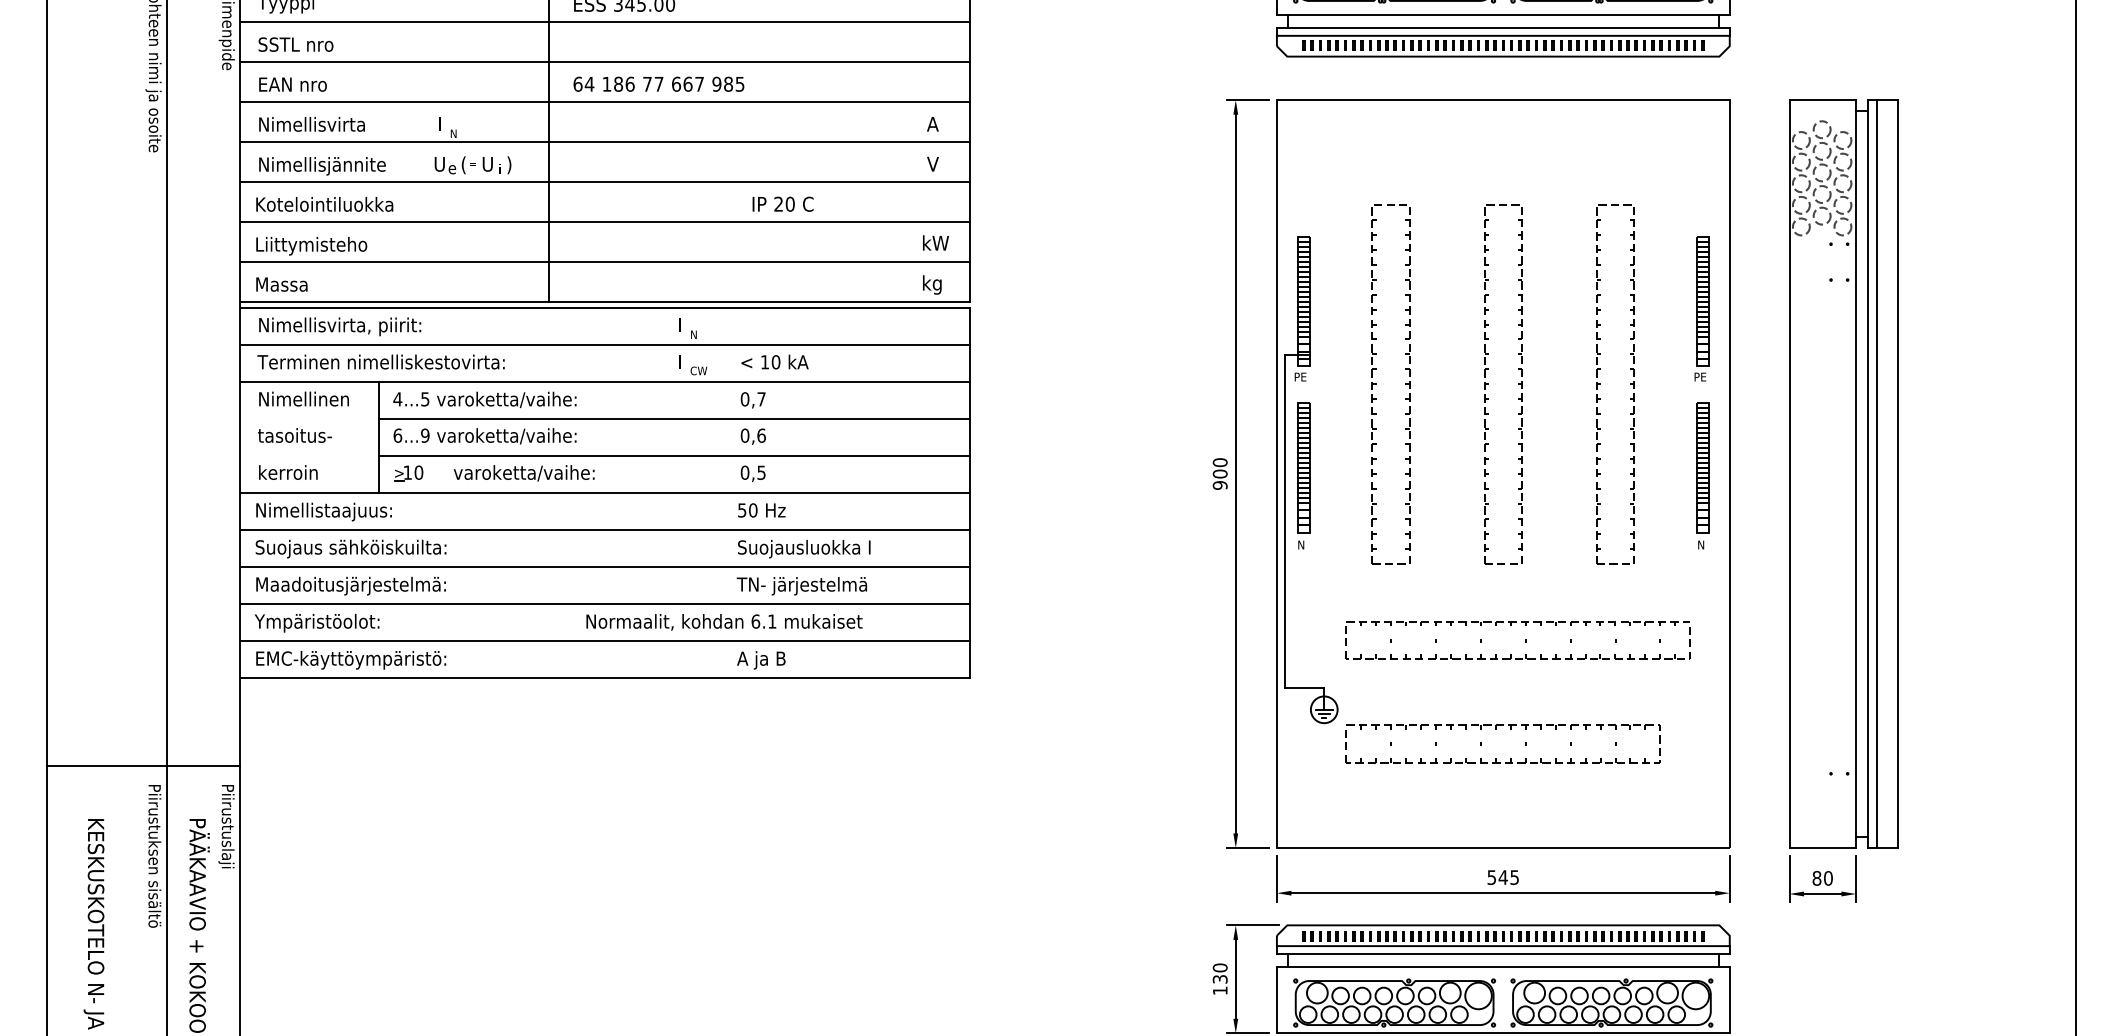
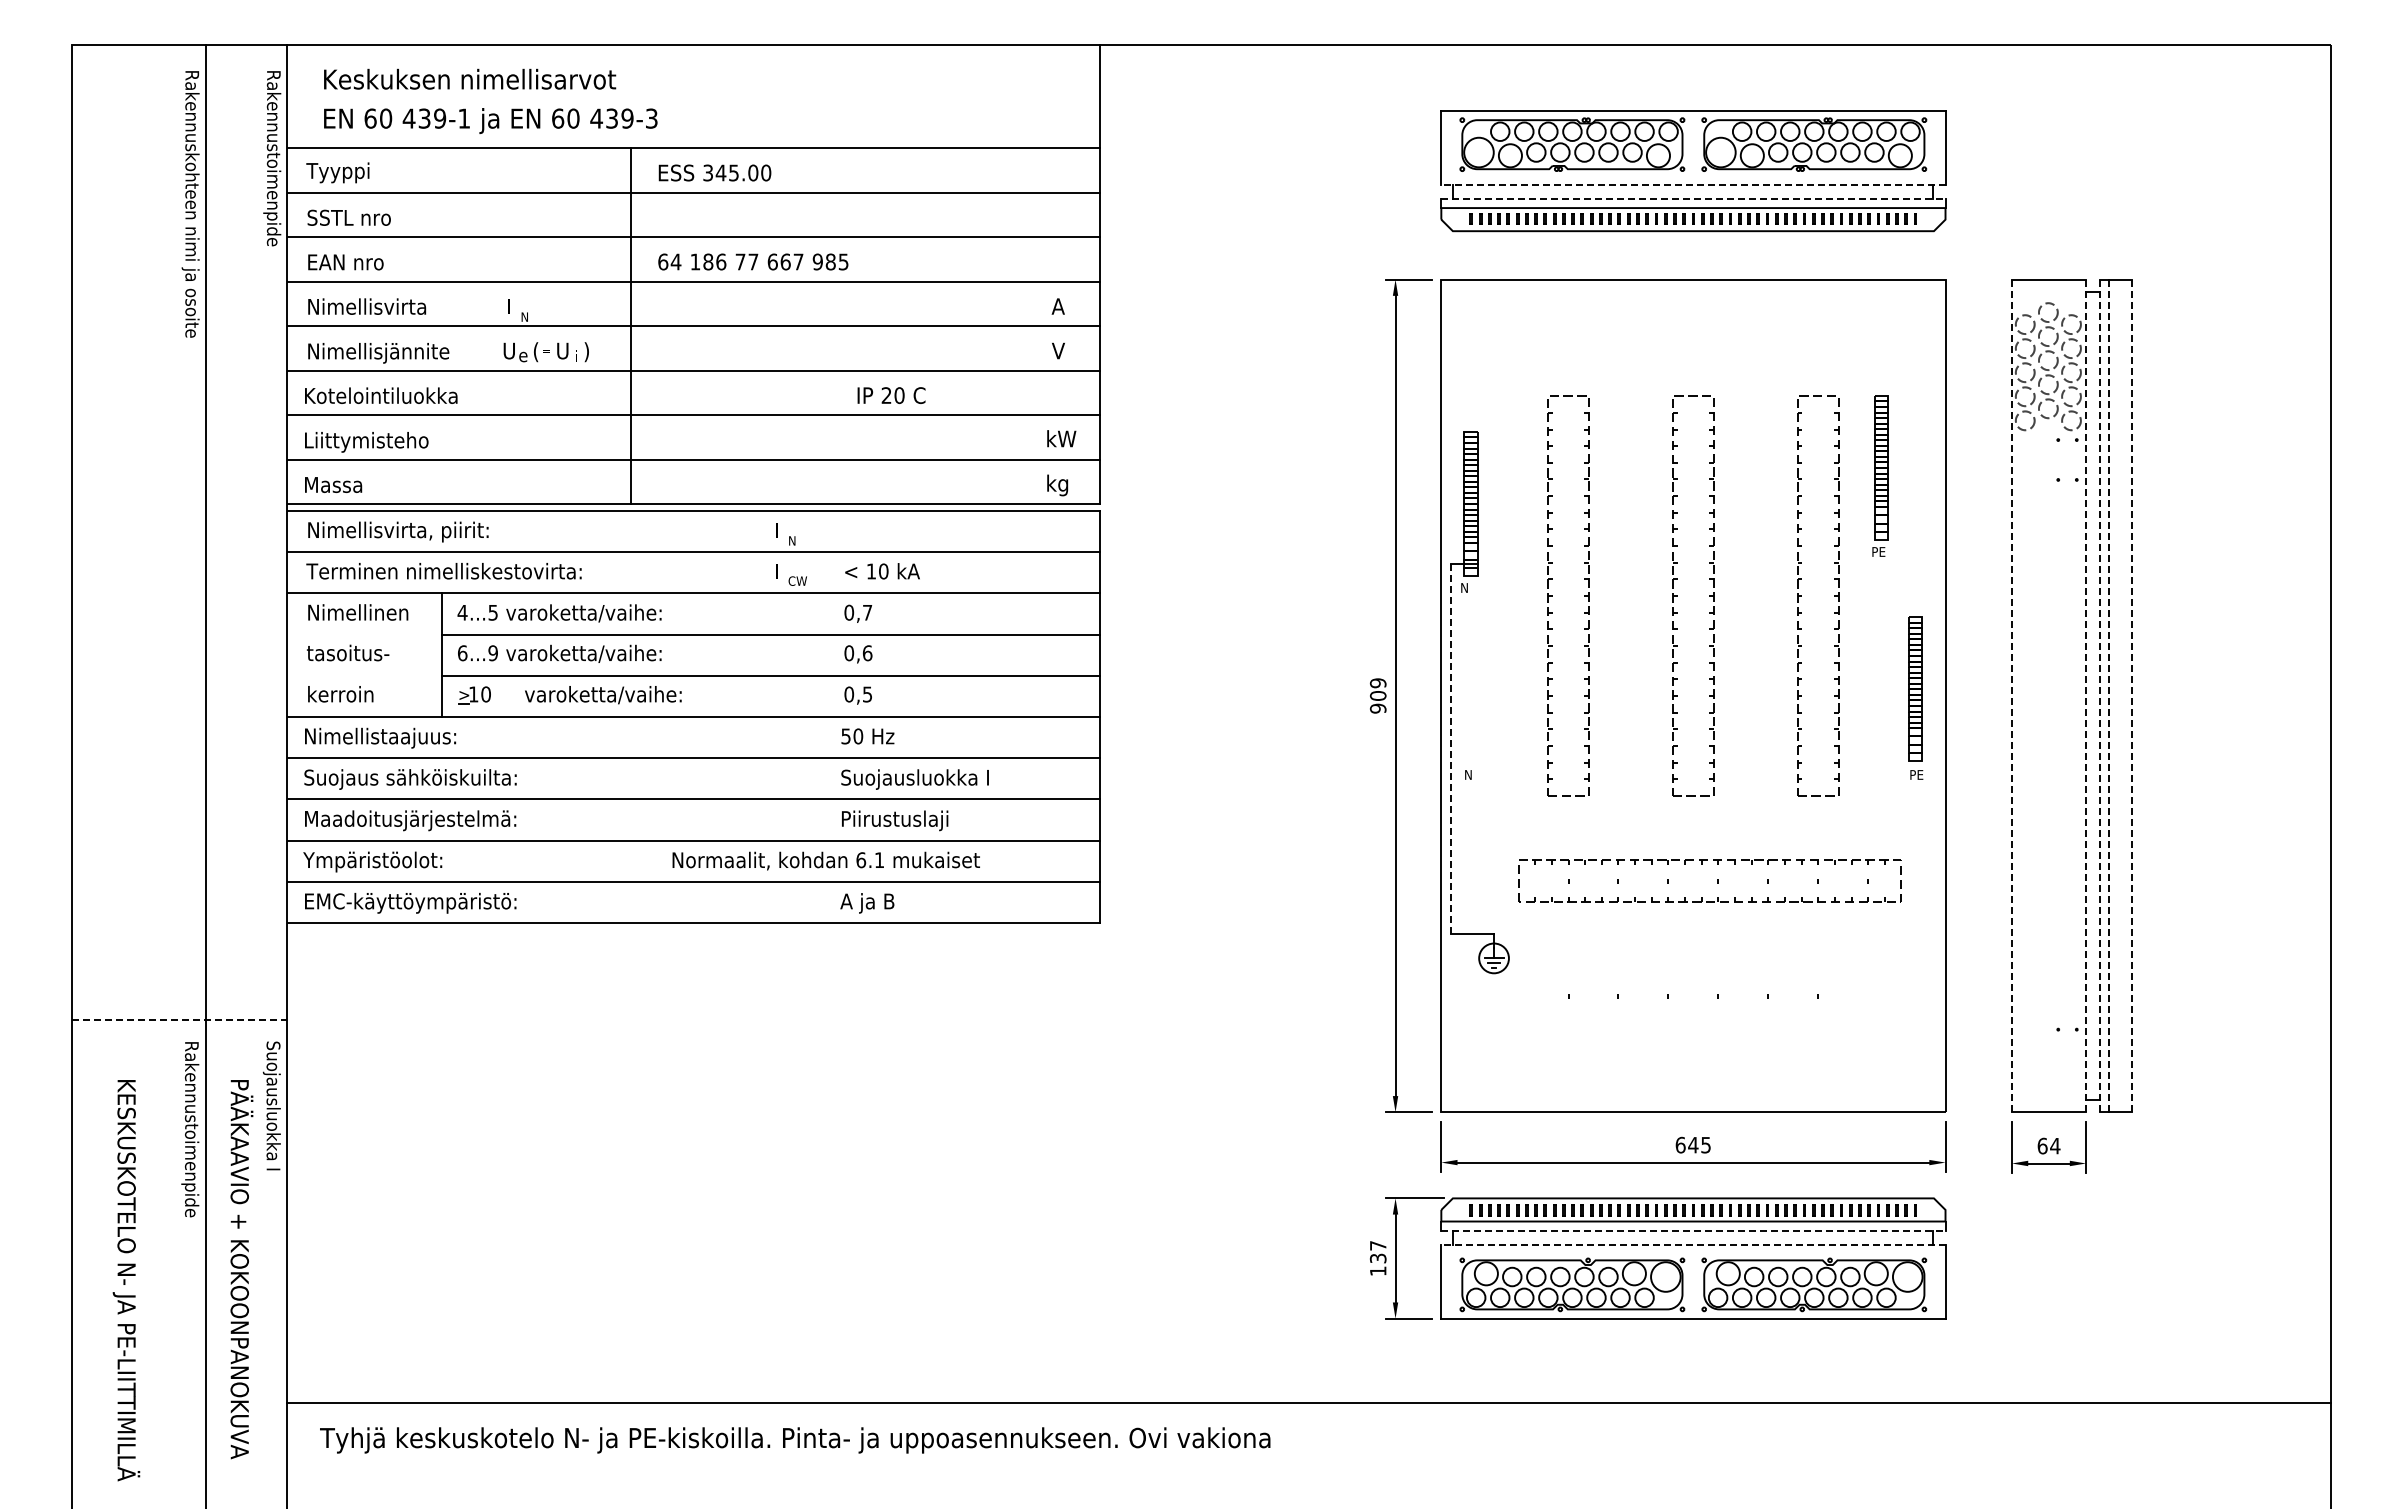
line: (1502, 14) -> (1692, 184), solid -> dashed
line: (1503, 27) -> (1693, 198), solid -> dashed
part: (1701, 308) -> (1880, 475), moved
text: (1301, 376) -> (1468, 587), PE -> N
text: (1220, 462) -> (1378, 683), 900 -> 909
part: (1303, 467) -> (1470, 688), removed
line: (1789, 473) -> (2012, 695), solid -> dashed
line: (1856, 473) -> (2086, 695), solid -> dashed
line: (1877, 473) -> (2109, 695), solid -> dashed
line: (1868, 474) -> (2099, 696), solid -> dashed
line: (1897, 474) -> (2132, 696), solid -> dashed
line: (1285, 521) -> (1450, 748), solid -> dashed
text: (1704, 544) -> (1917, 774), N -> PE
text: (801, 585) -> (912, 820), TN- järjestelmä -> Piirustuslaji
part: (1496, 729) -> (1685, 980), removed
line: (143, 765) -> (179, 1020), solid -> dashed
text: (226, 841) -> (271, 1105), Piirustuslaji -> Suojausluokka I
text: (153, 864) -> (190, 1130), Piirustuksen sisältö^J -> Rakennustoimenpide
text: (1491, 876) -> (1680, 1144), 545 -> 645
text: (1822, 877) -> (2048, 1145), 80 -> 64
line: (1503, 954) -> (1693, 1230), solid -> dashed
line: (1502, 966) -> (1692, 1244), solid -> dashed
text: (1219, 967) -> (1377, 1245), 130 -> 137

